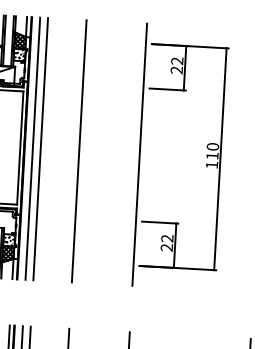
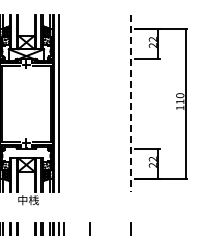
line: (40, 148) -> (64, 103), removed
line: (79, 151) -> (90, 103), removed
line: (140, 155) -> (131, 104), solid -> dashed

